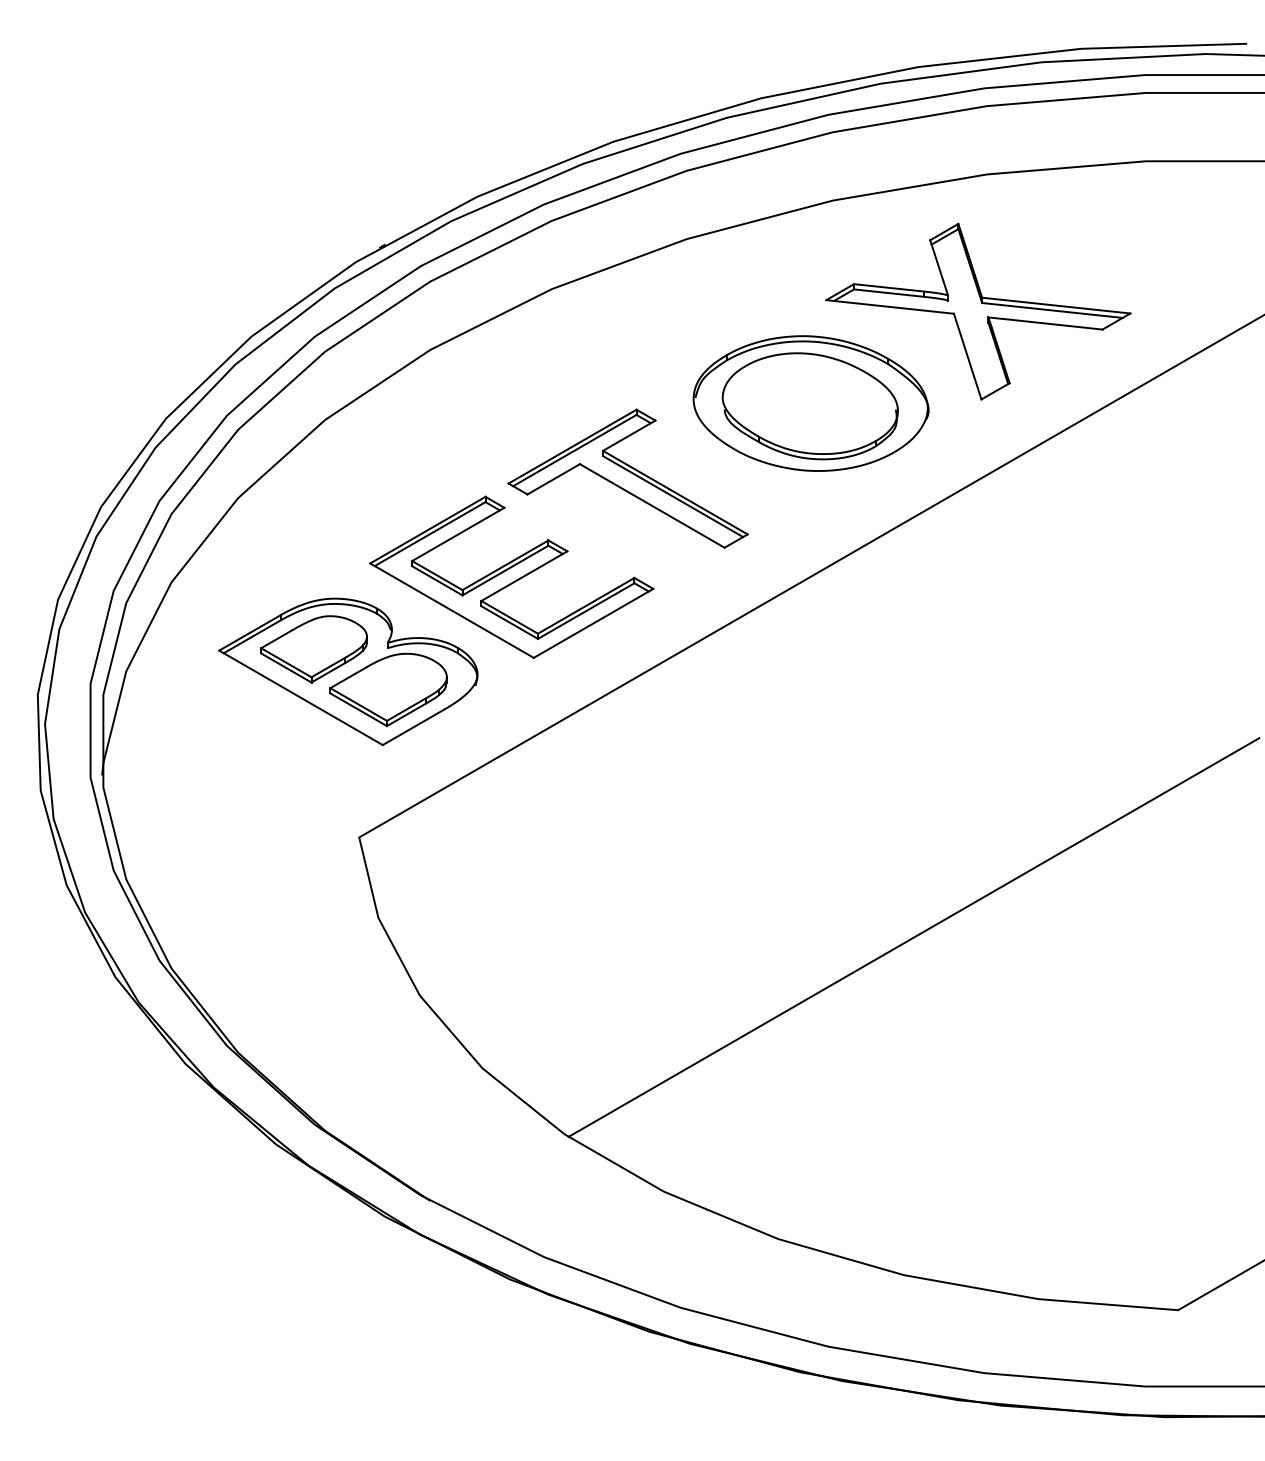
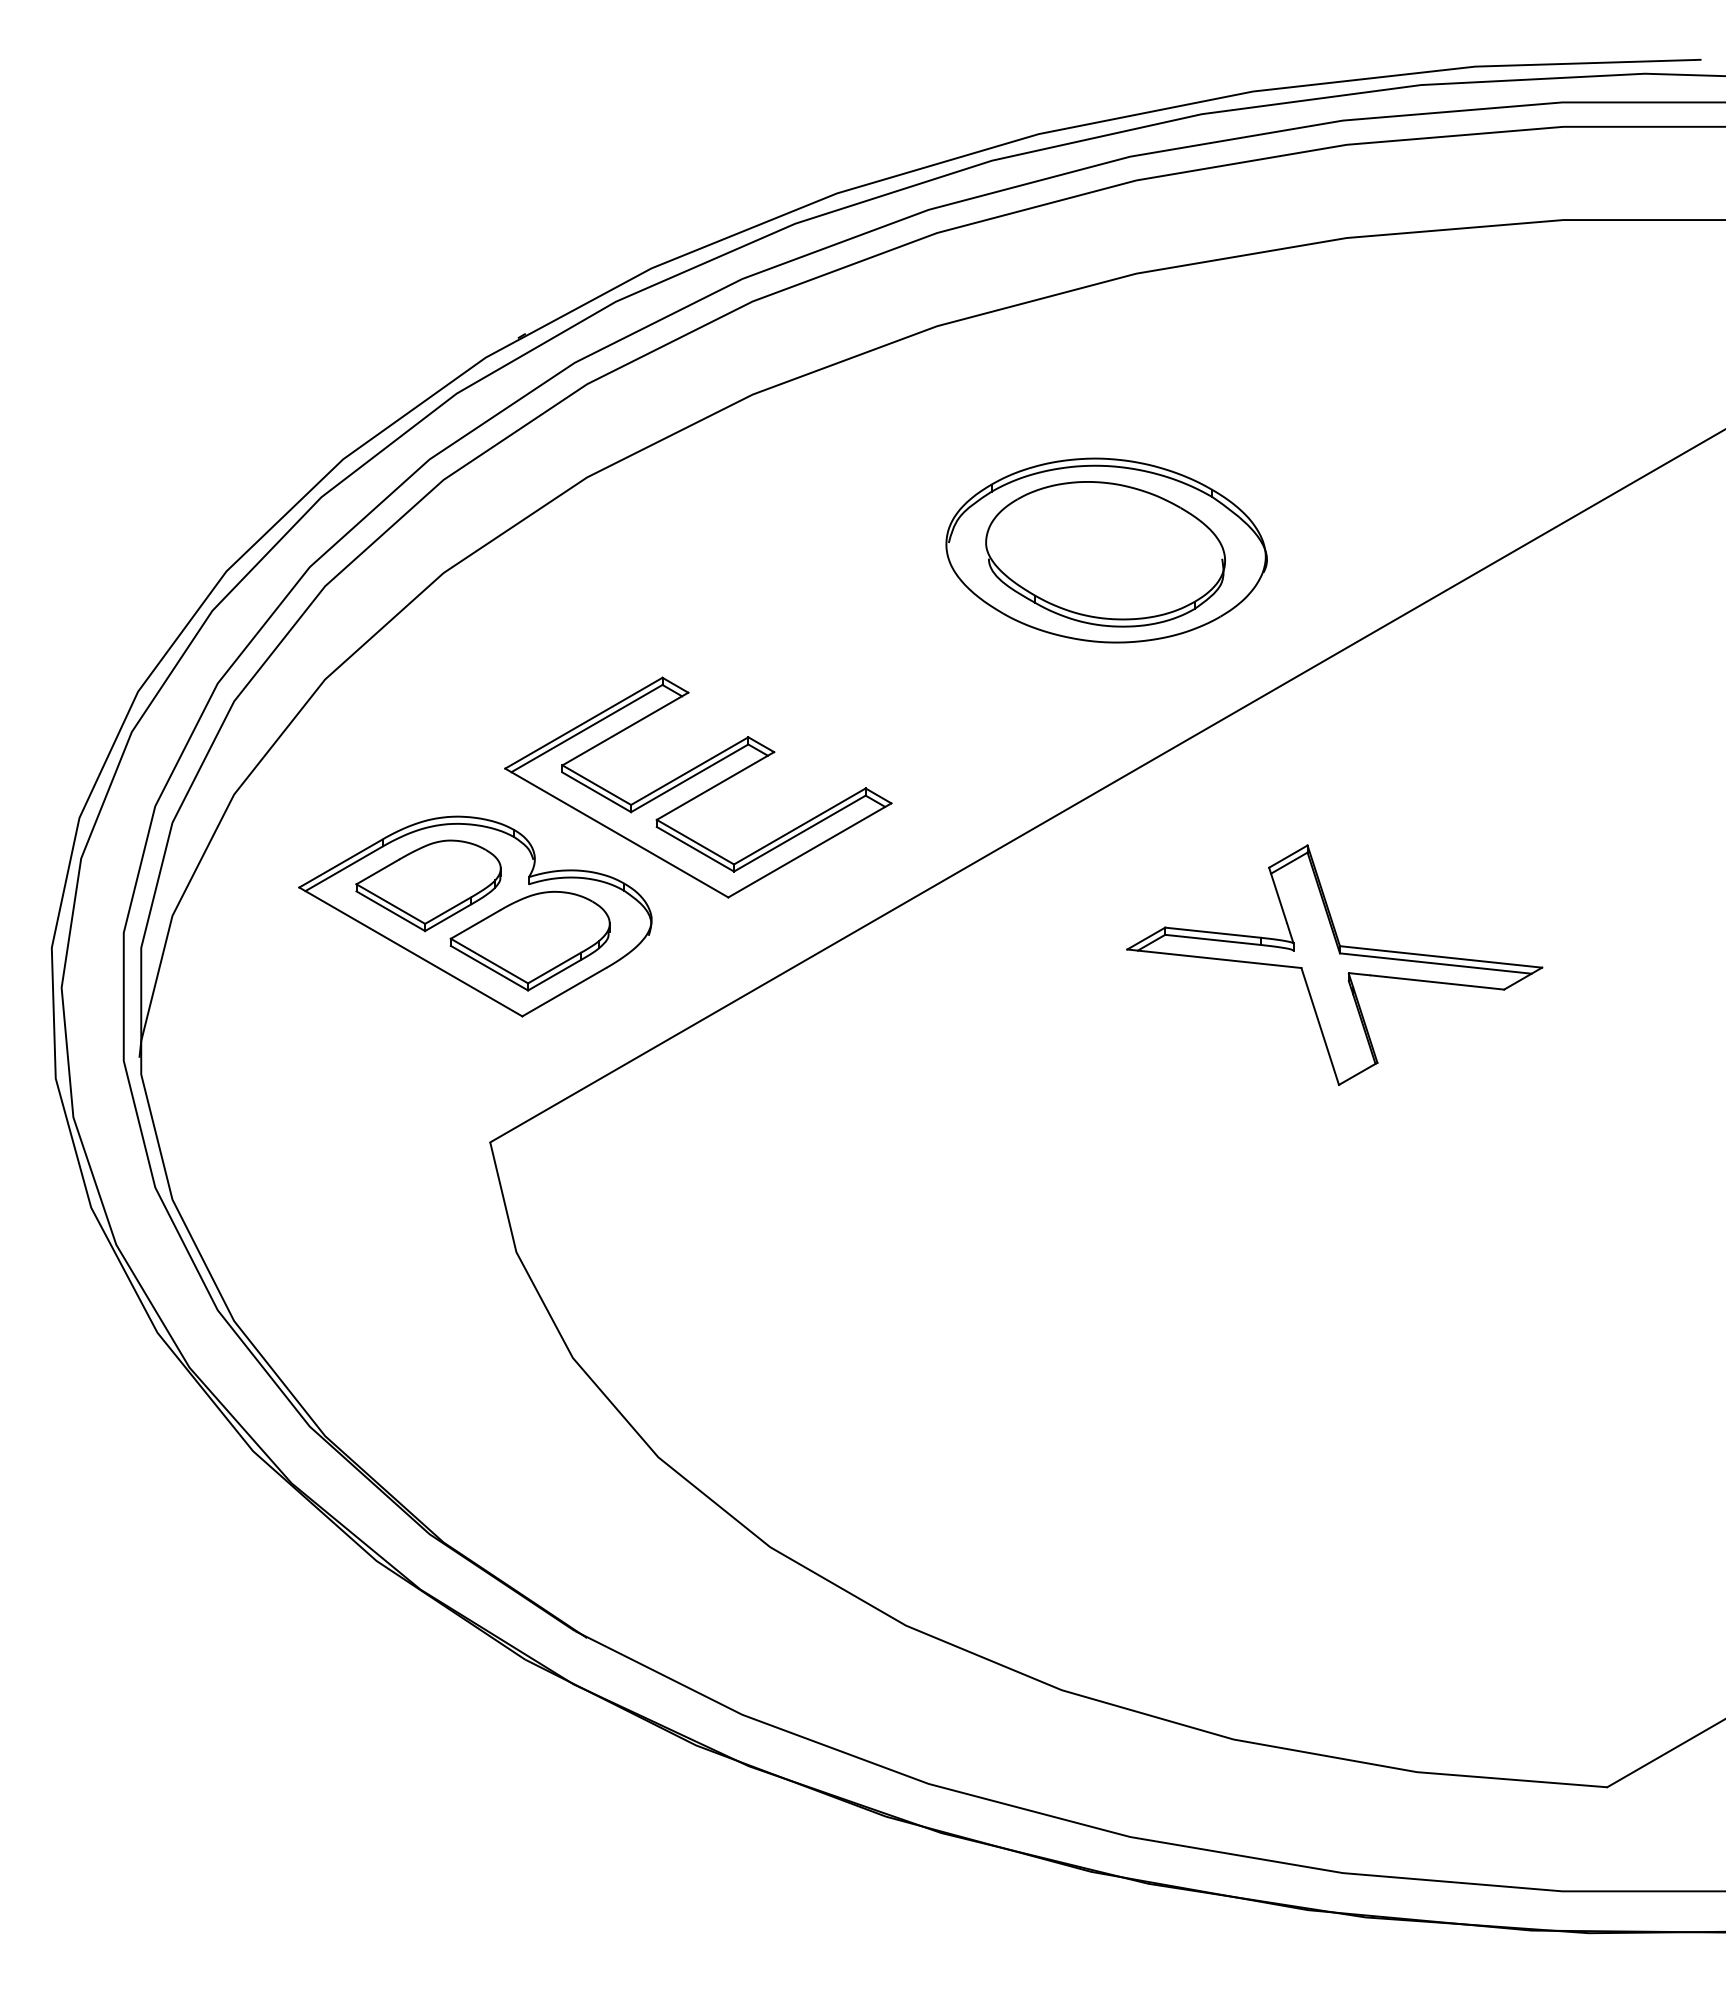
part: (978, 311) -> (1334, 964), moved
part: (627, 478) -> (856, 652), removed
line: (913, 937) -> (1246, 1278), removed

